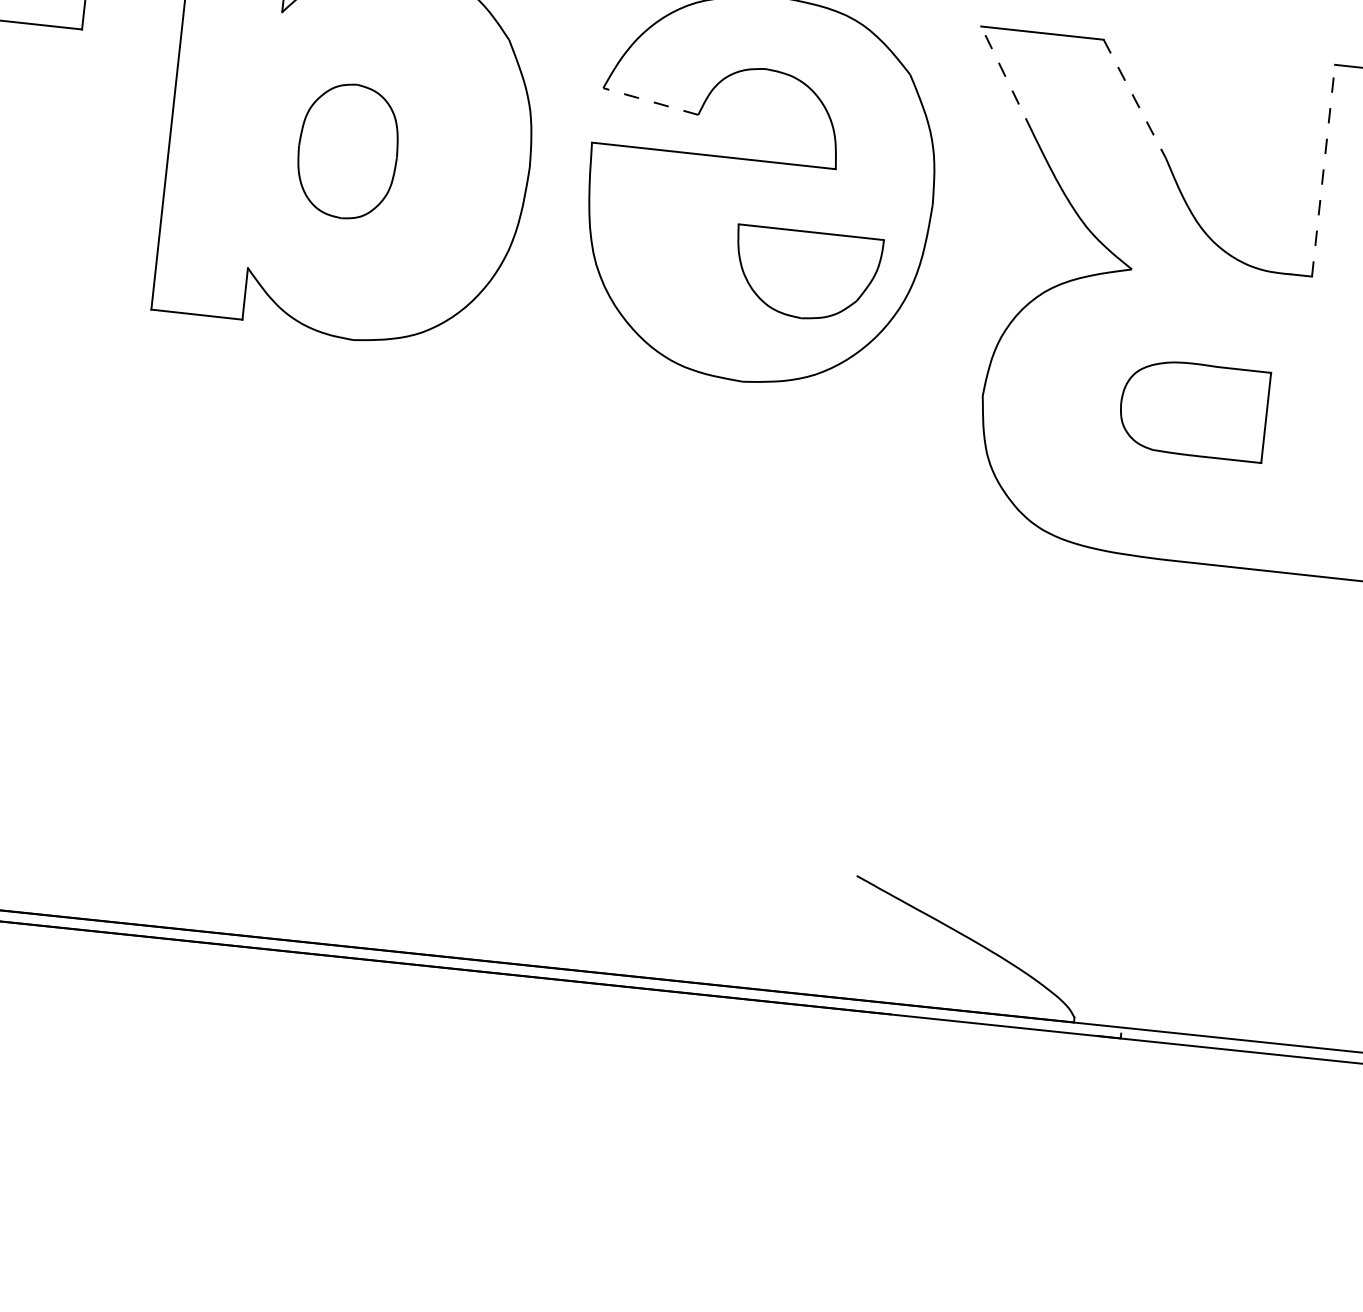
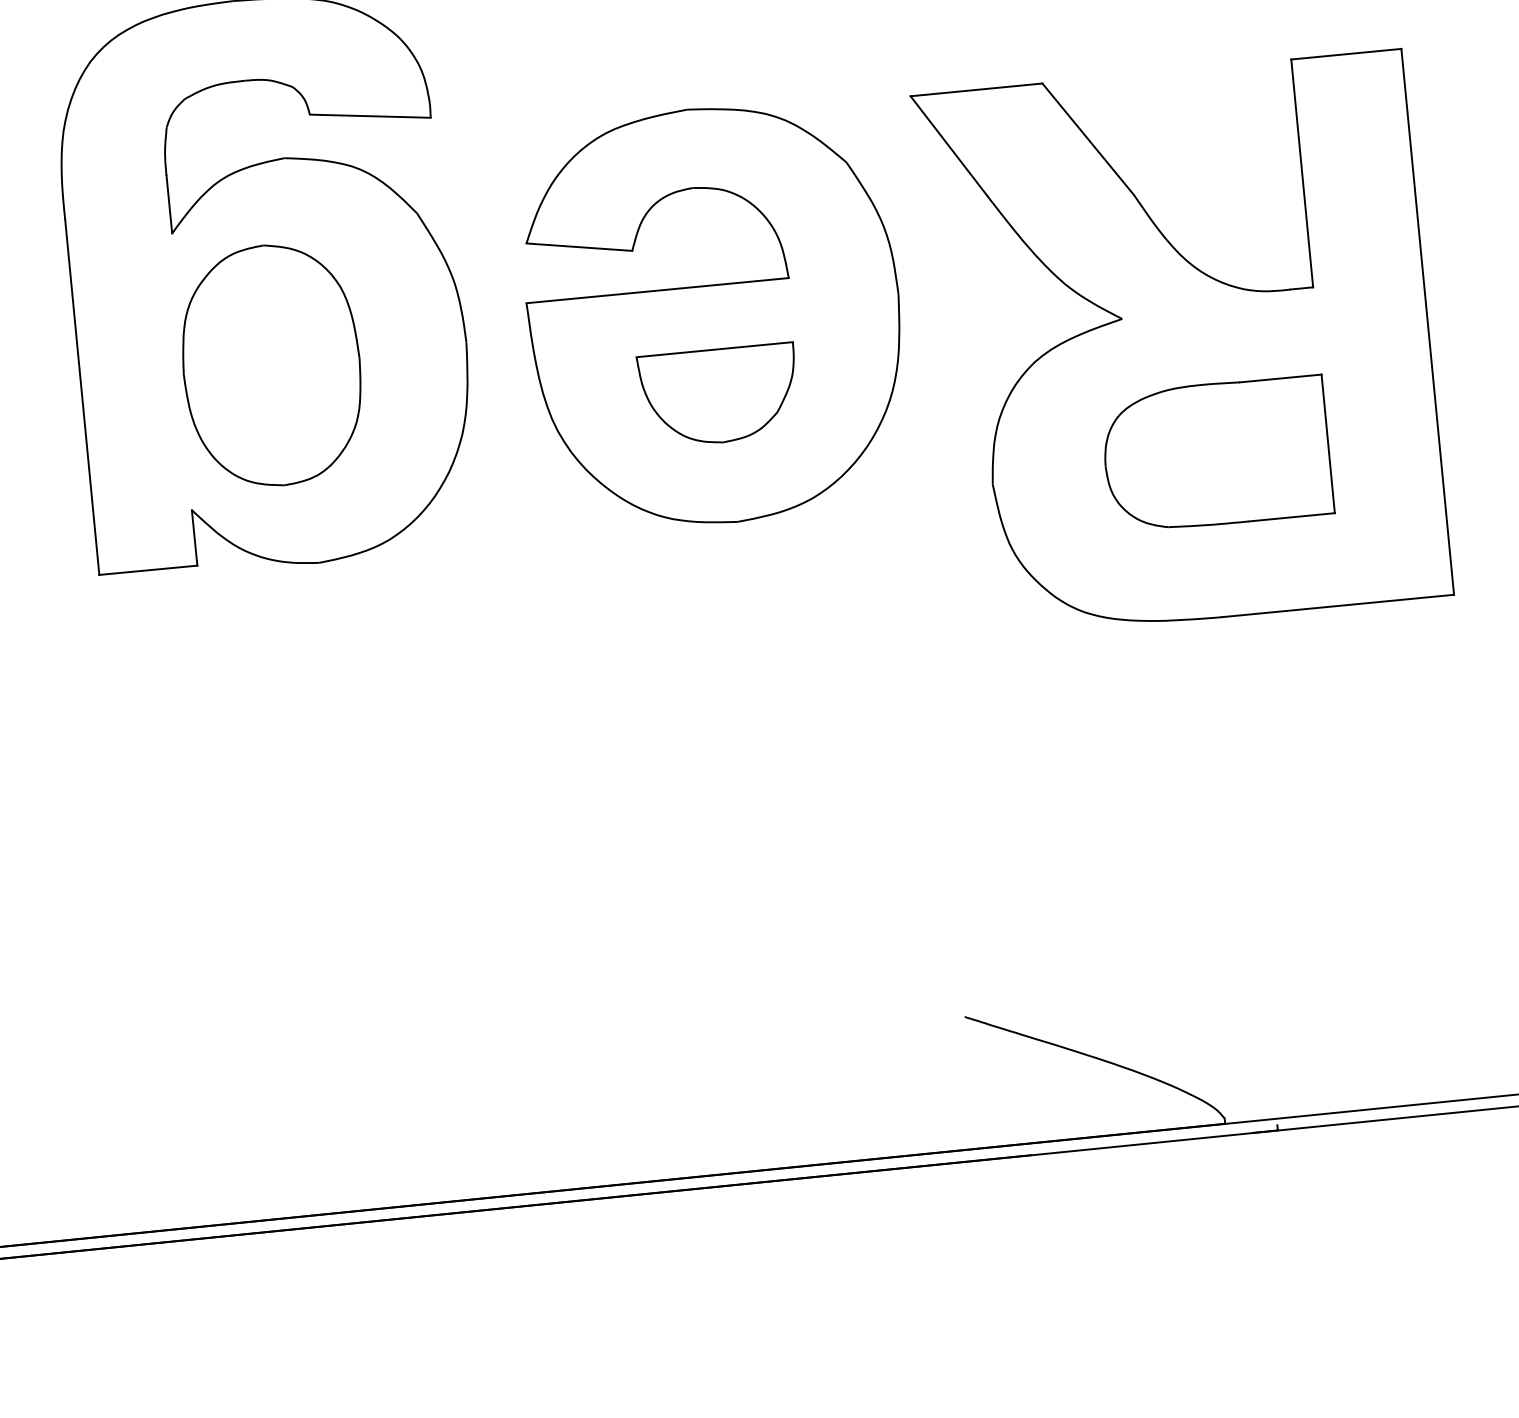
line: (1006, 78) -> (948, 145), dashed -> solid
line: (1135, 99) -> (1088, 139), dashed -> solid
line: (649, 101) -> (578, 247), dashed -> solid
part: (347, 151) -> (271, 365), size x1.67
line: (1323, 169) -> (1302, 172), dashed -> solid
part: (803, 271) -> (714, 392), moved
part: (1195, 407) -> (1219, 450), size x1.43

